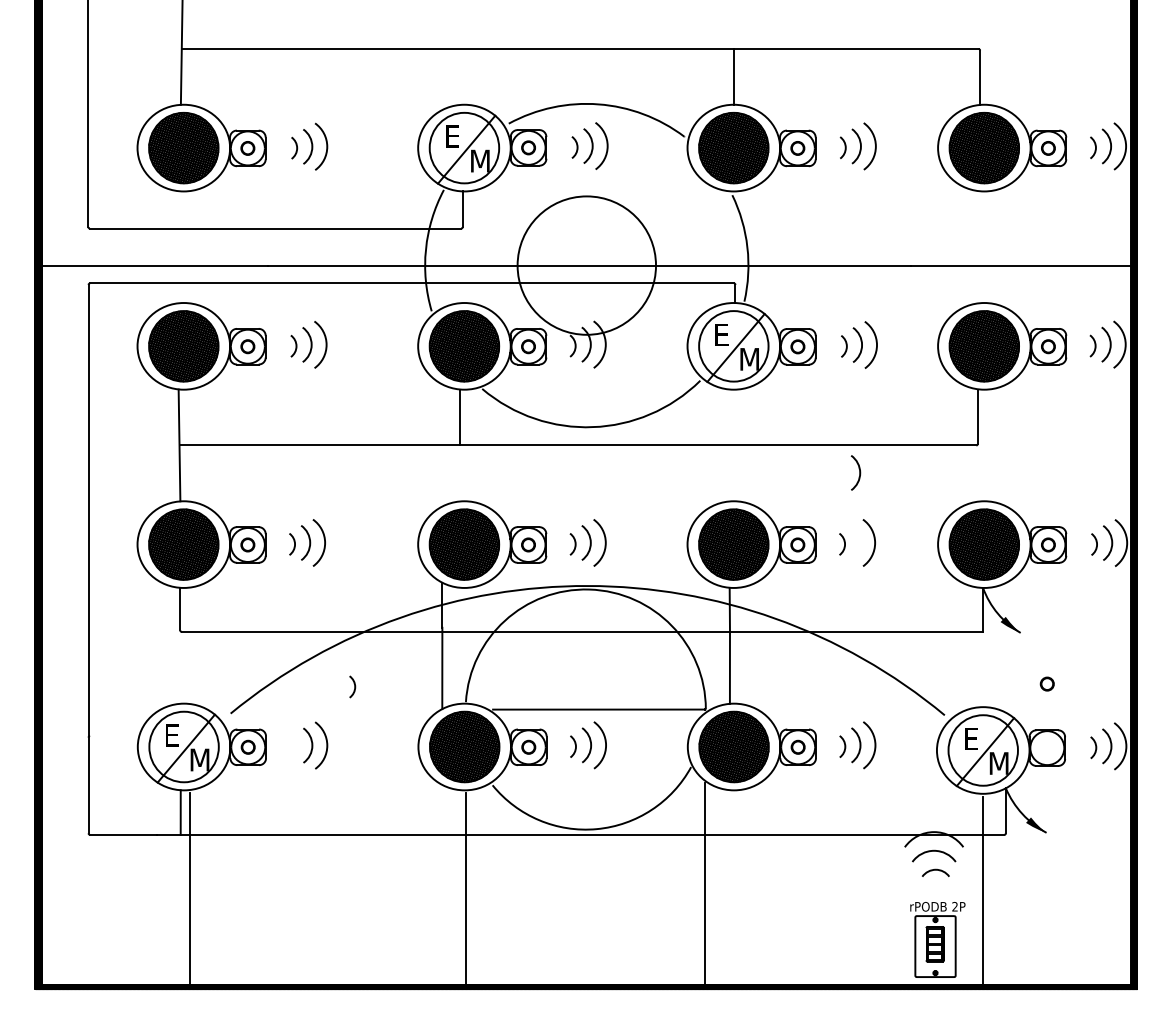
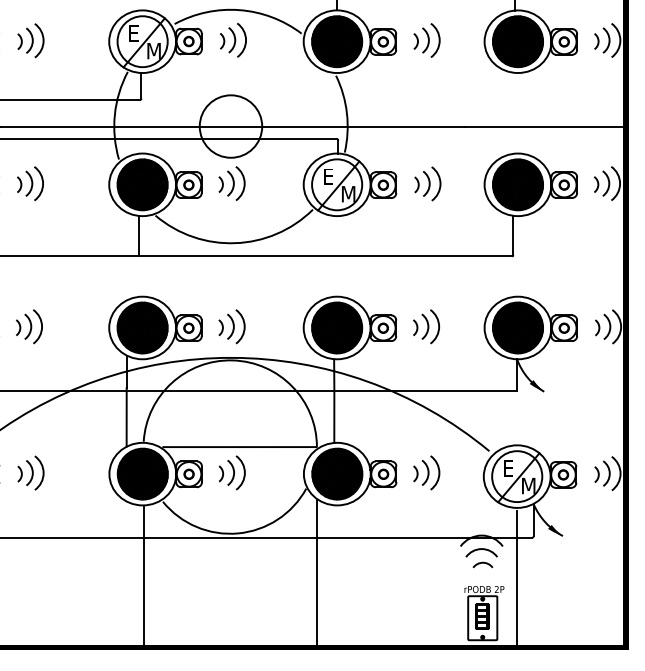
circle: (586, 265) -> (230, 126), size x0.62
arc: (859, 472) -> (427, 326), moved
circle: (1046, 683) -> (562, 474), moved
arc: (354, 686) -> (21, 473), moved

